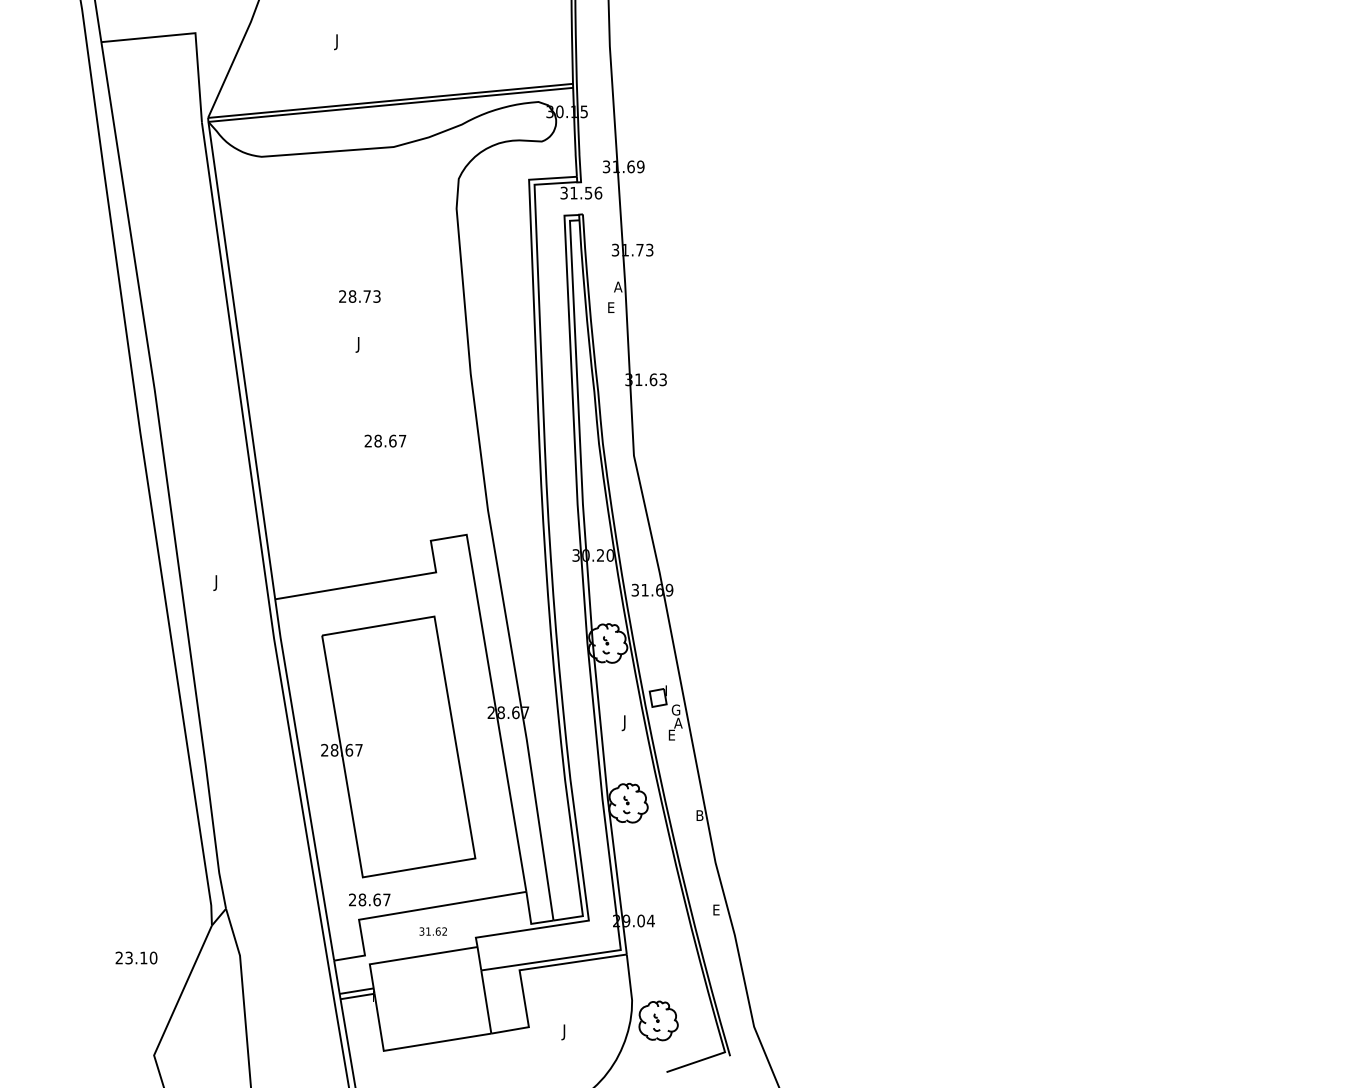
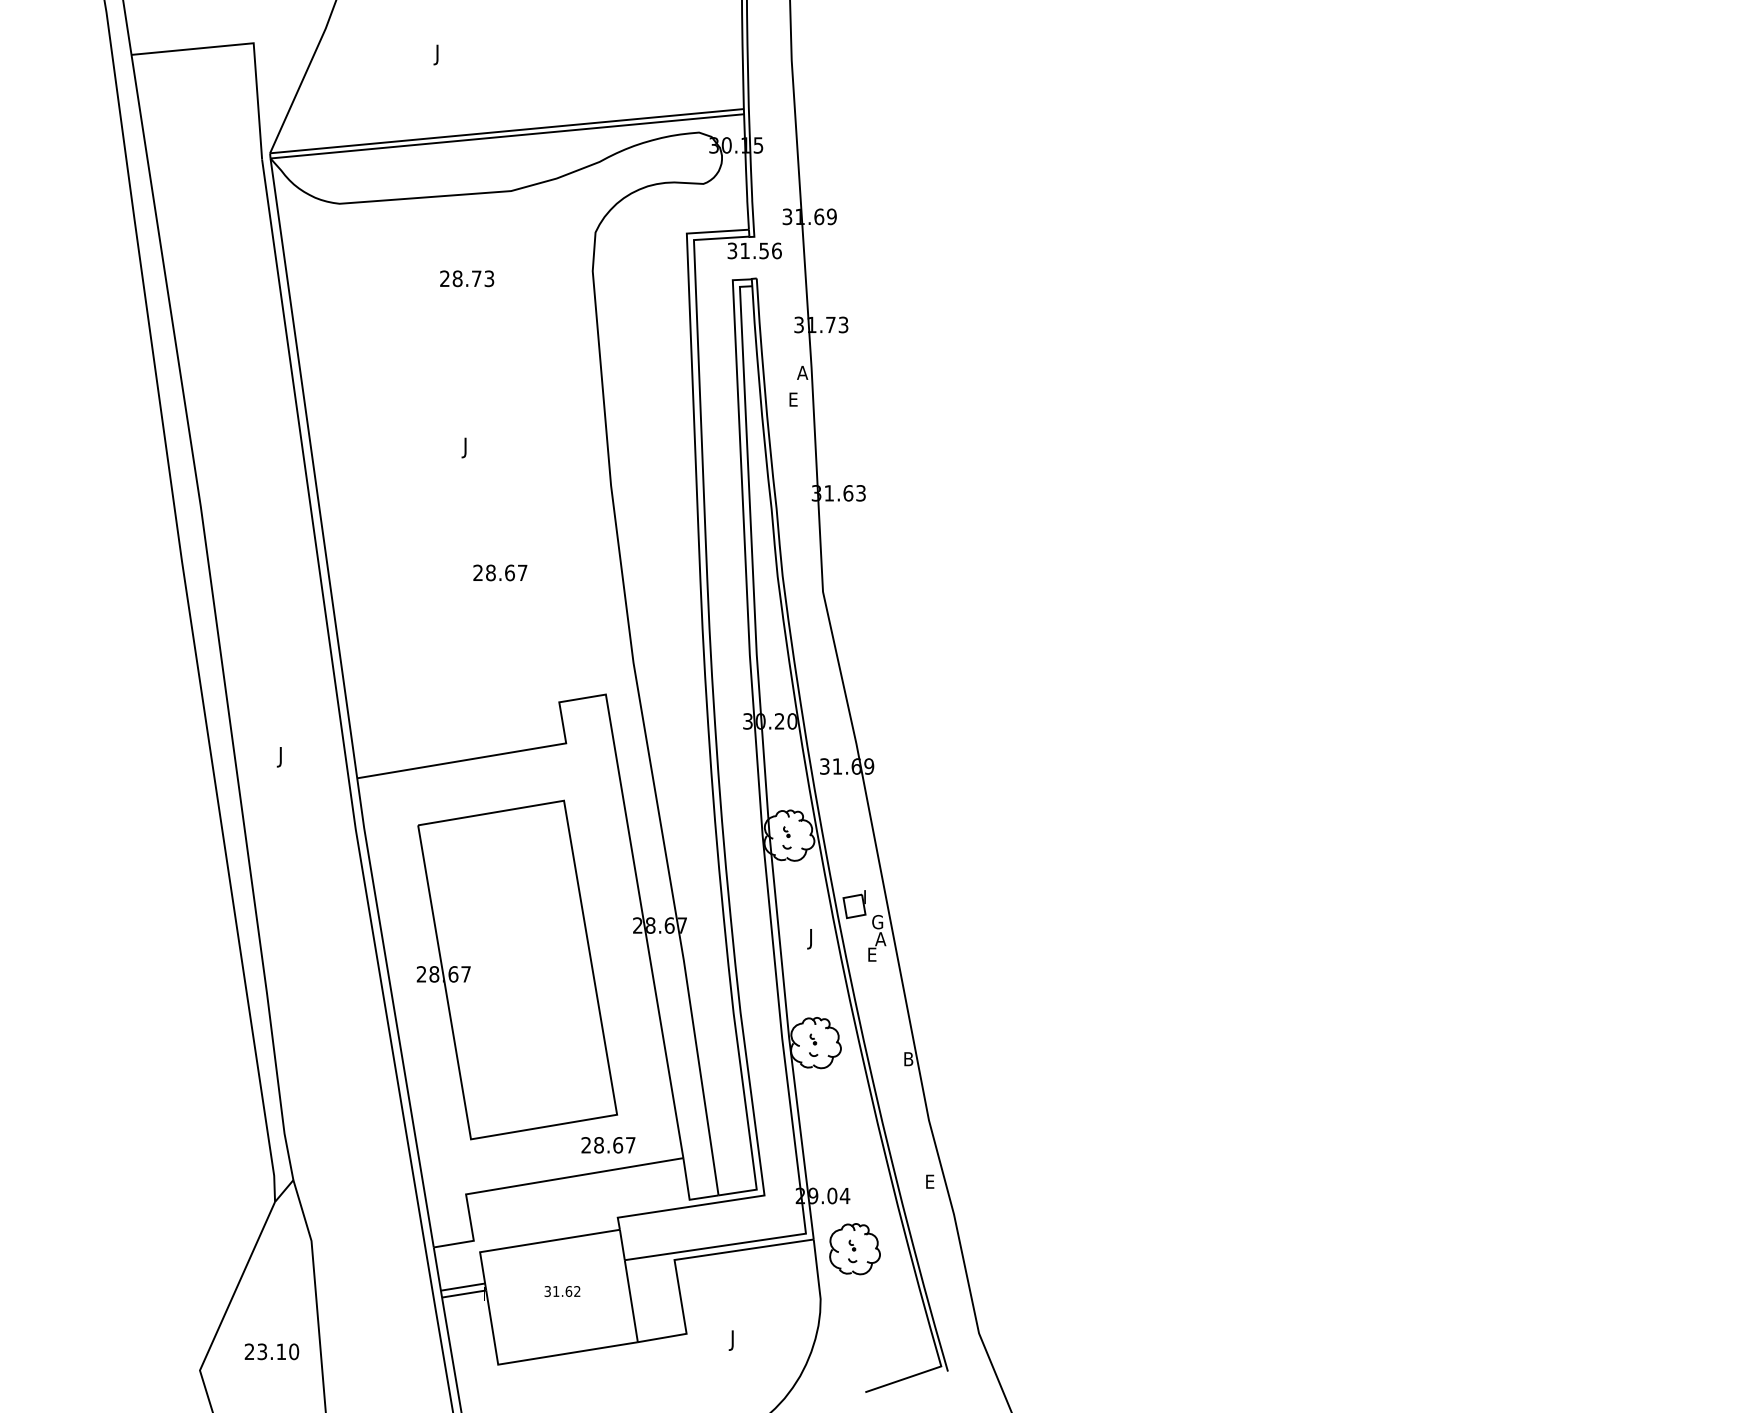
text: (359, 296) -> (466, 278), moved
text: (369, 899) -> (608, 1144), moved
text: (432, 931) -> (561, 1291), moved
text: (136, 957) -> (271, 1351), moved
part: (658, 1020) -> (854, 1248), moved

